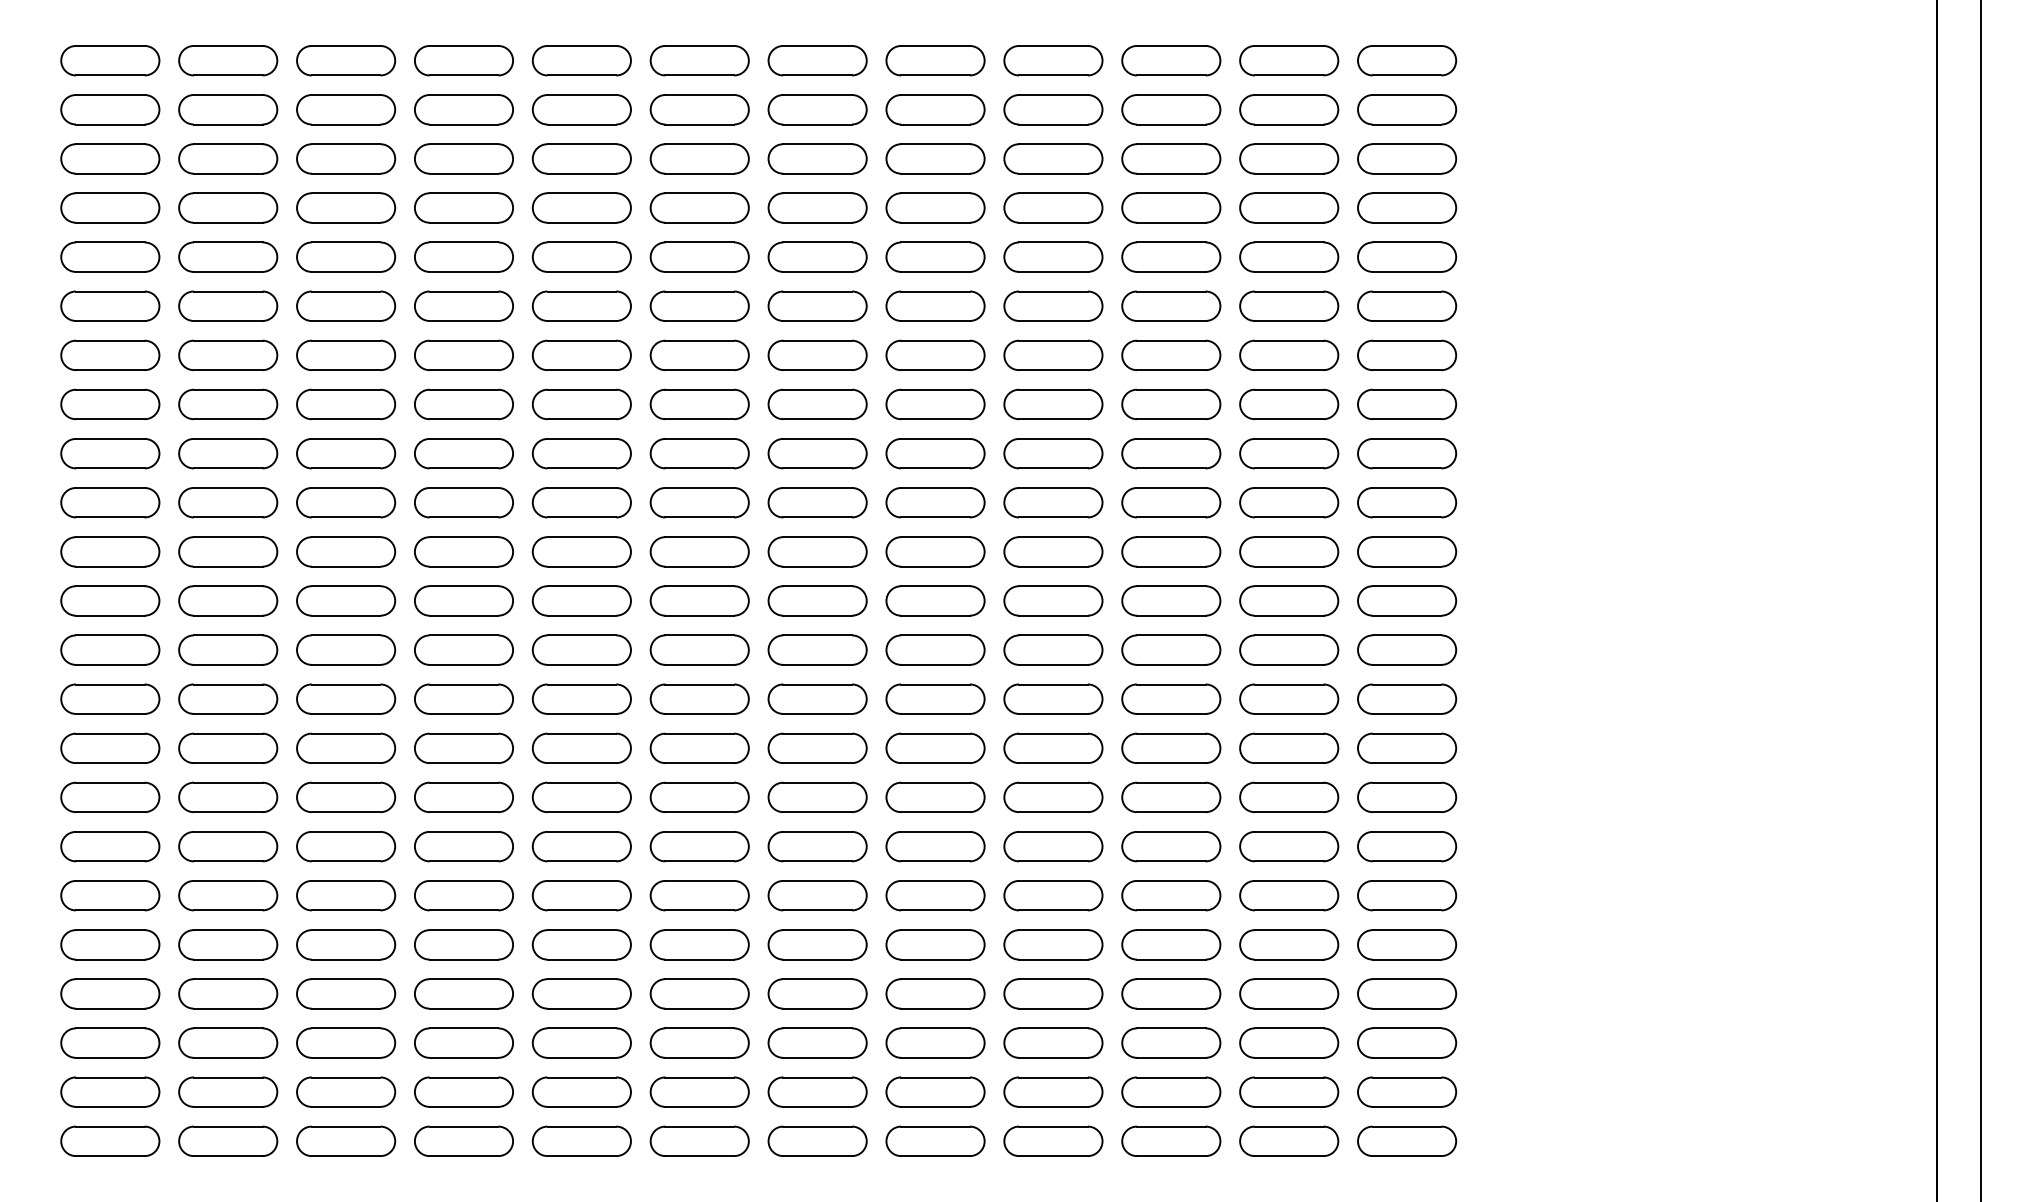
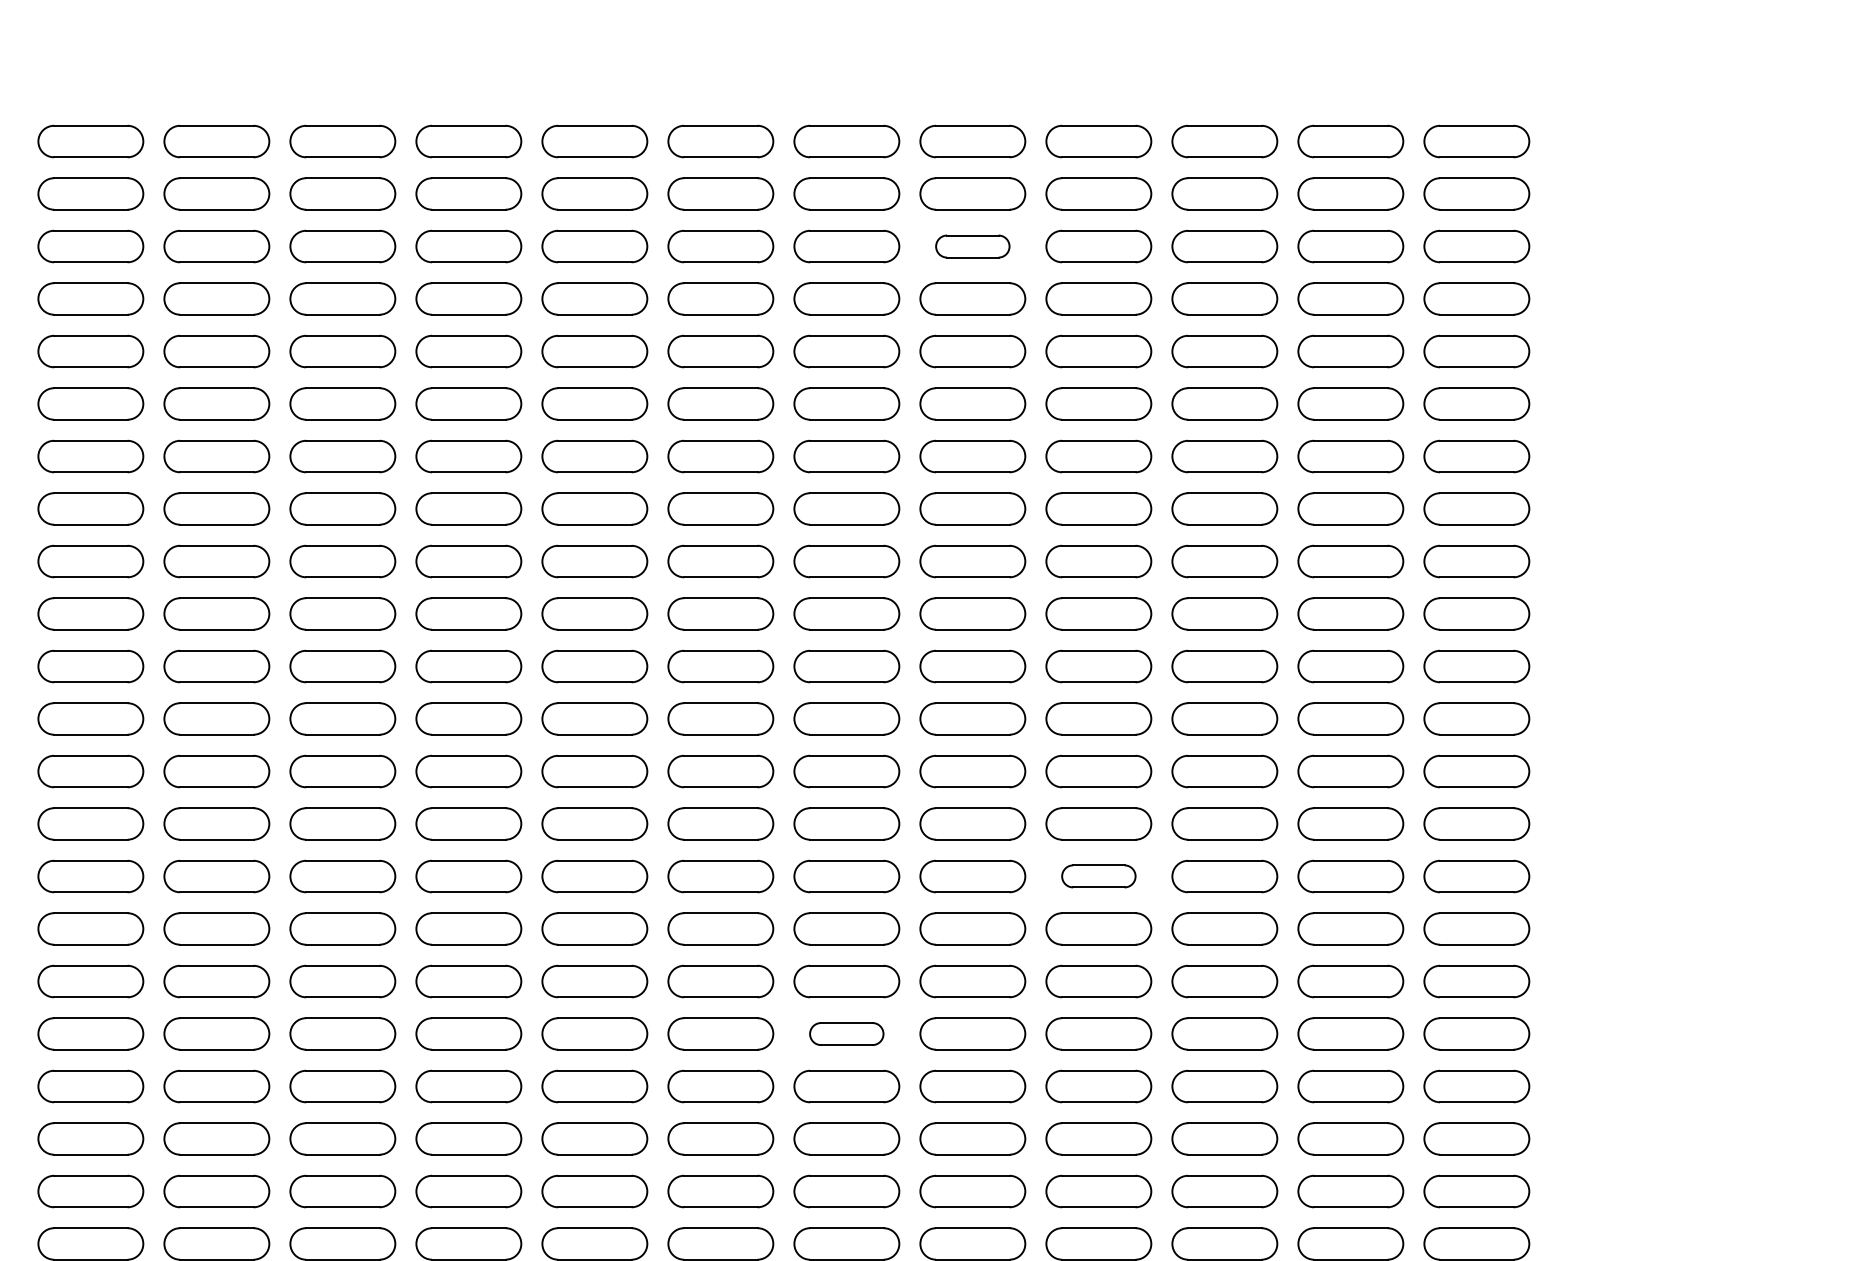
part: (935, 158) -> (972, 246), size x0.7
part: (1053, 747) -> (1098, 875), size x0.7
part: (817, 895) -> (846, 1033), size x0.7

